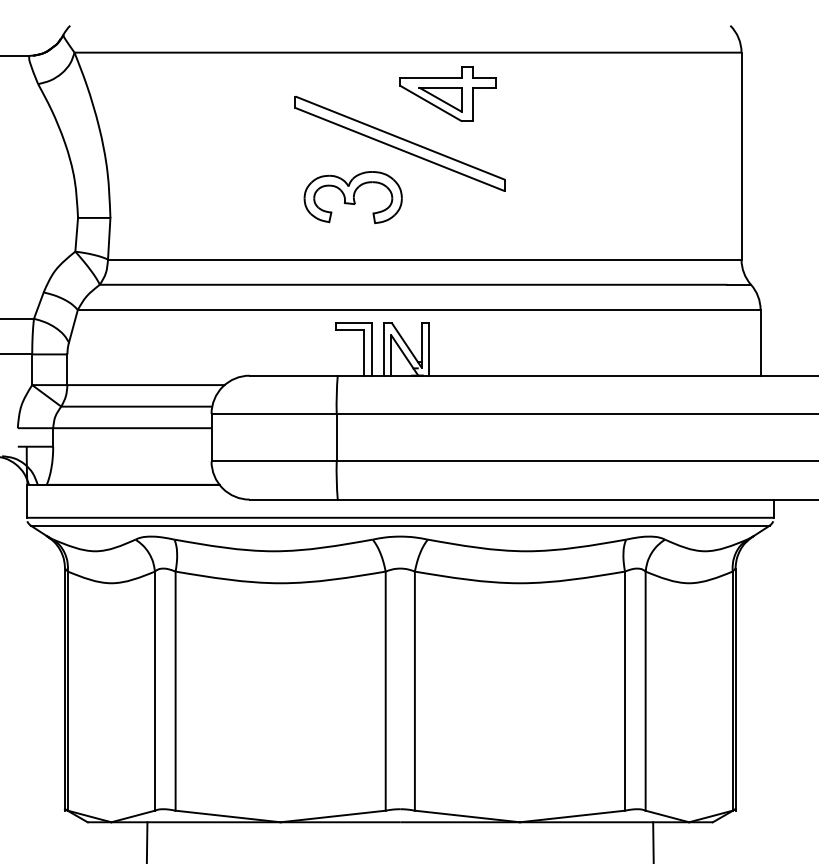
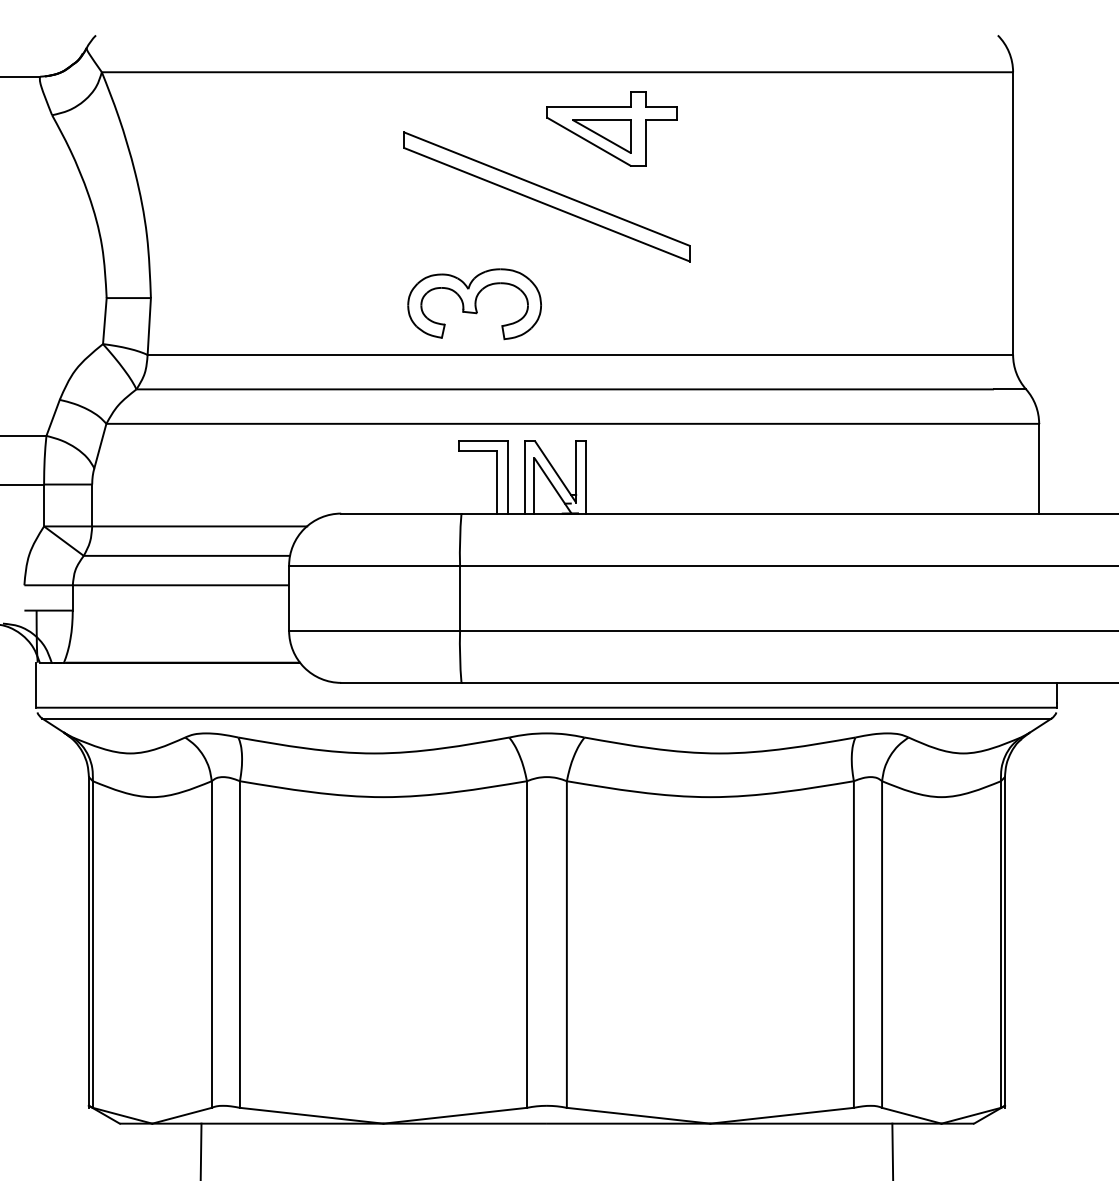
part: (353, 197) -> (474, 304), moved

